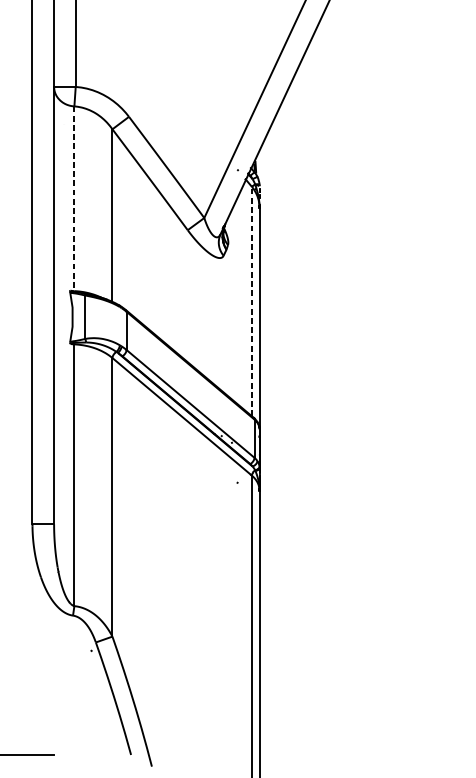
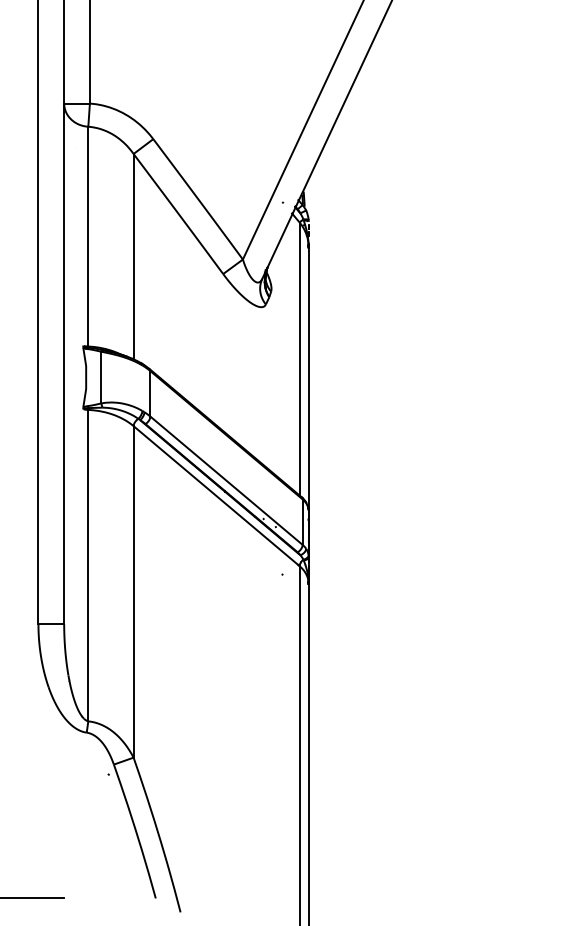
line: (74, 198) -> (88, 236), dashed -> solid
line: (251, 301) -> (299, 358), dashed -> solid

